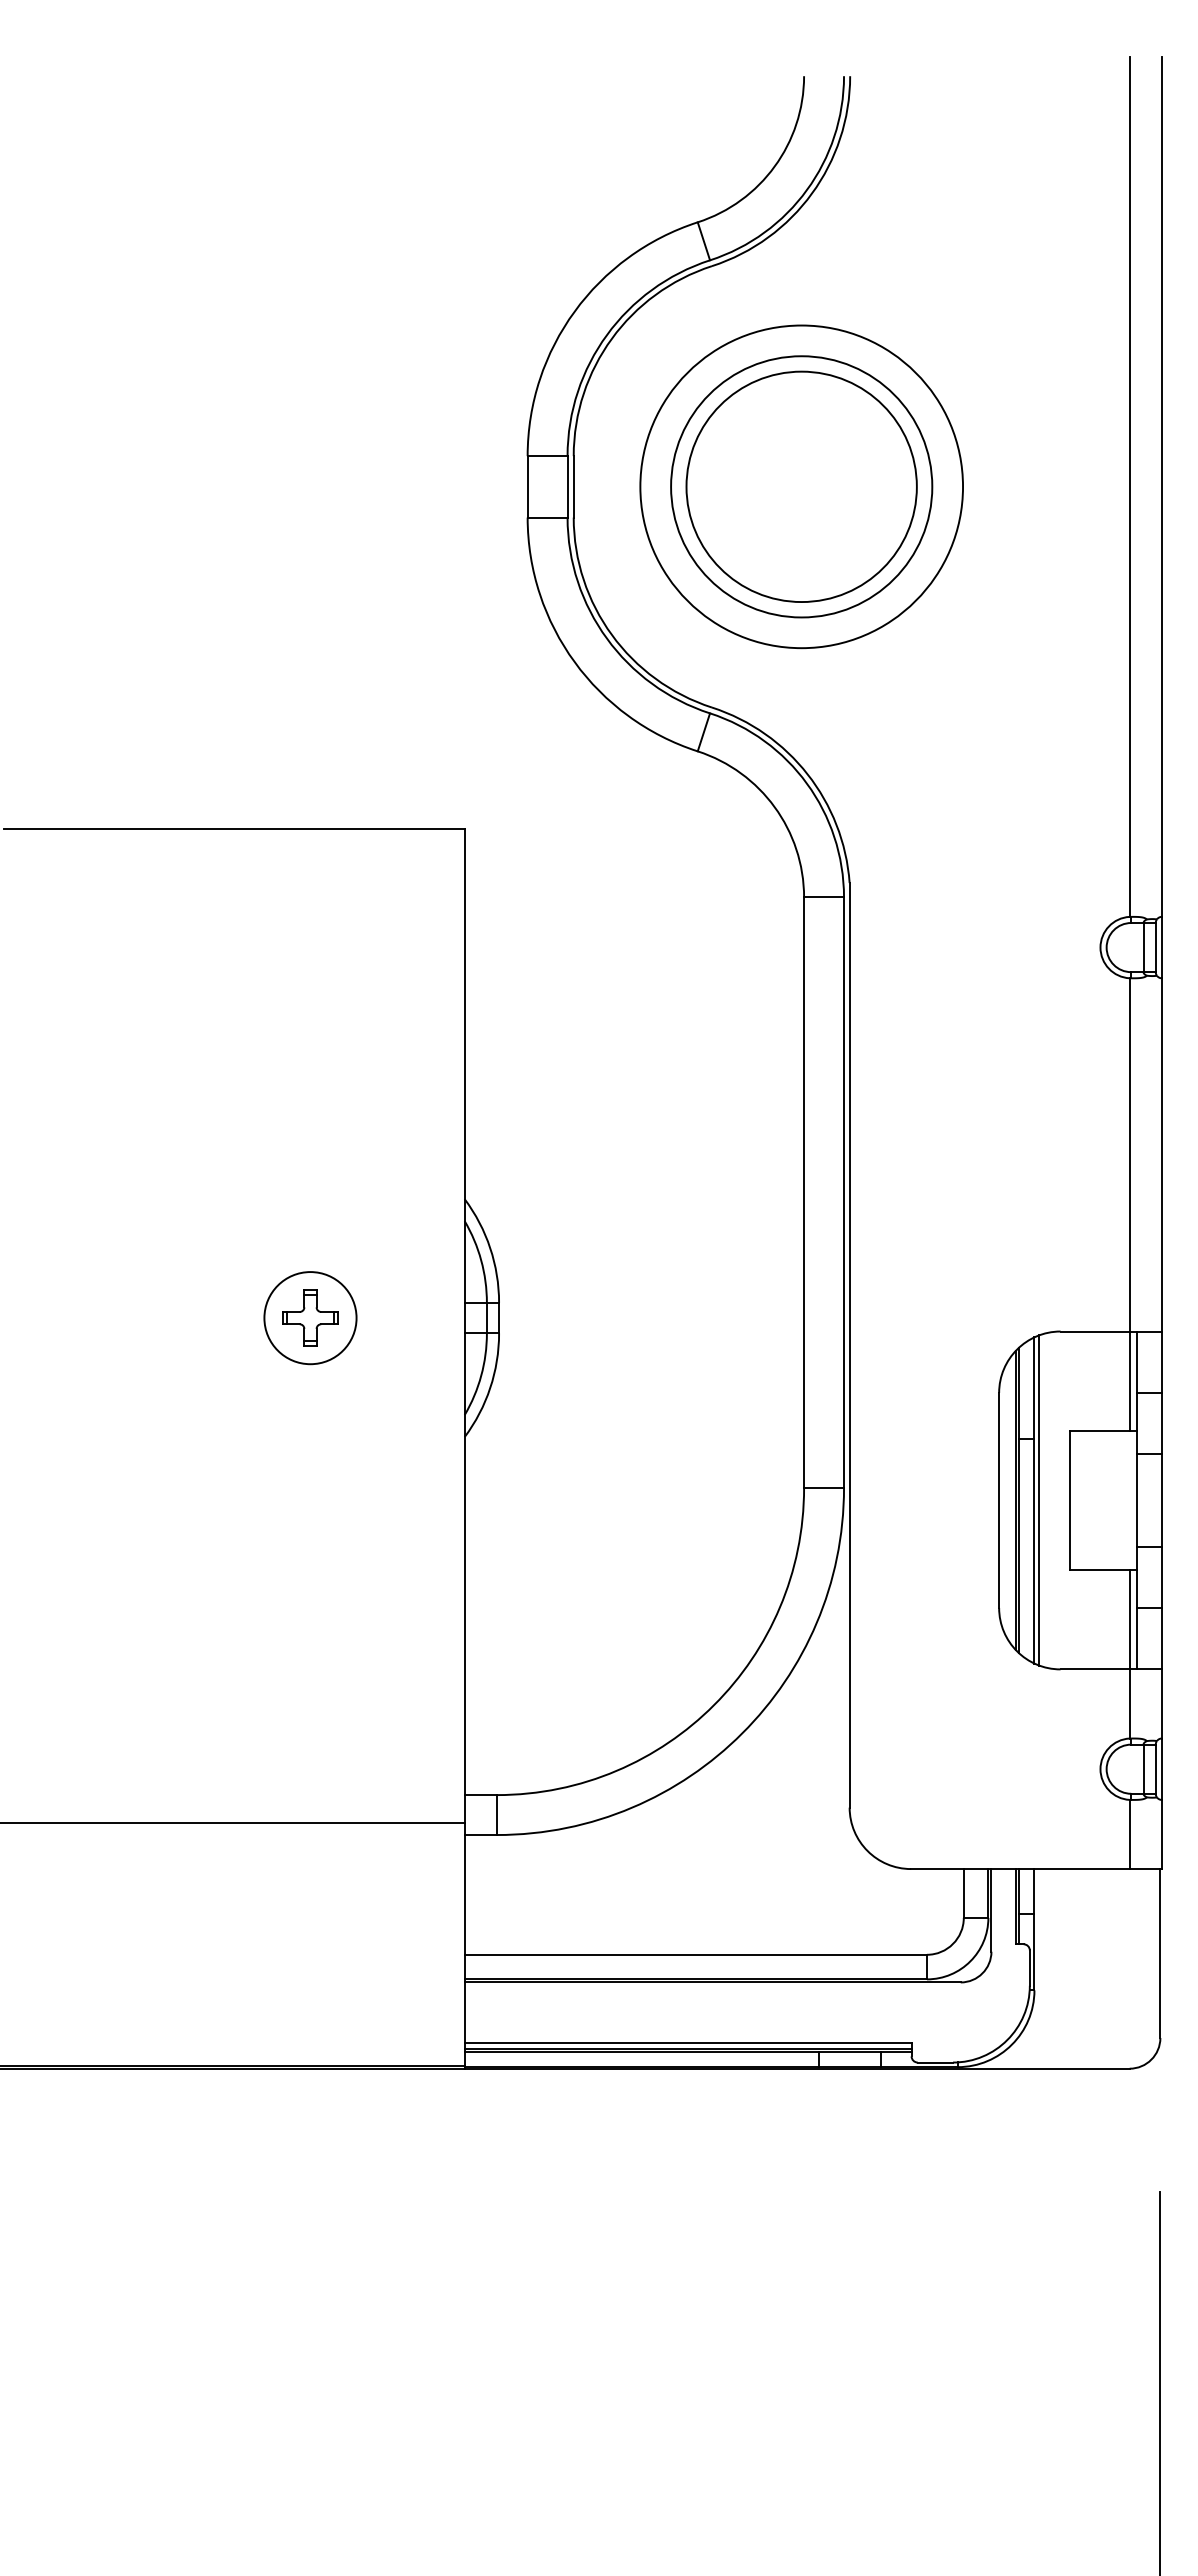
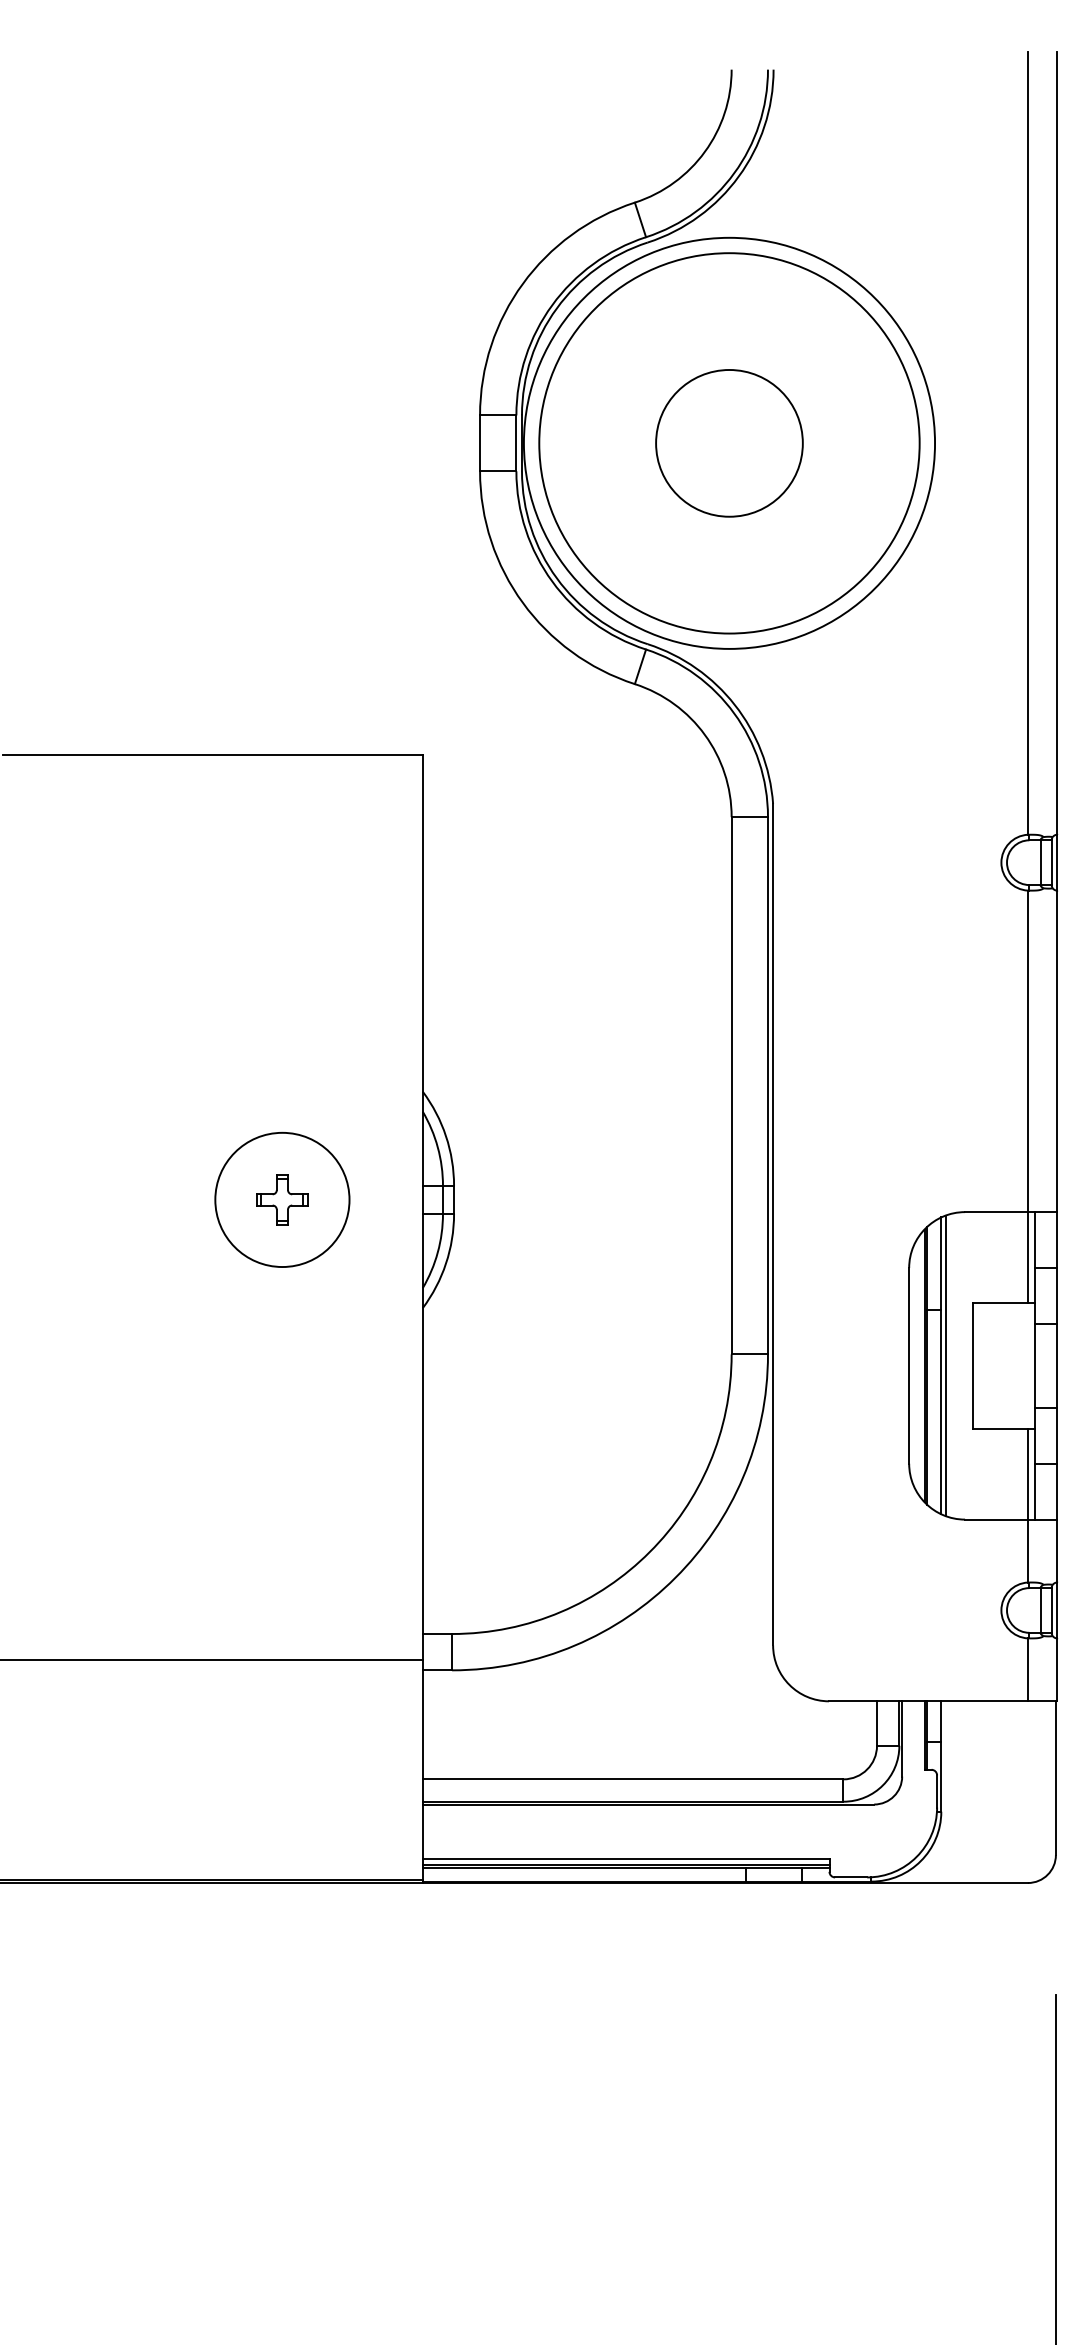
circle: (801, 486) -> (729, 443), size x0.7
circle: (801, 486) -> (729, 443), size x1.4
circle: (801, 486) -> (729, 443), size x1.6
circle: (310, 1318) -> (282, 1200), size x1.6

